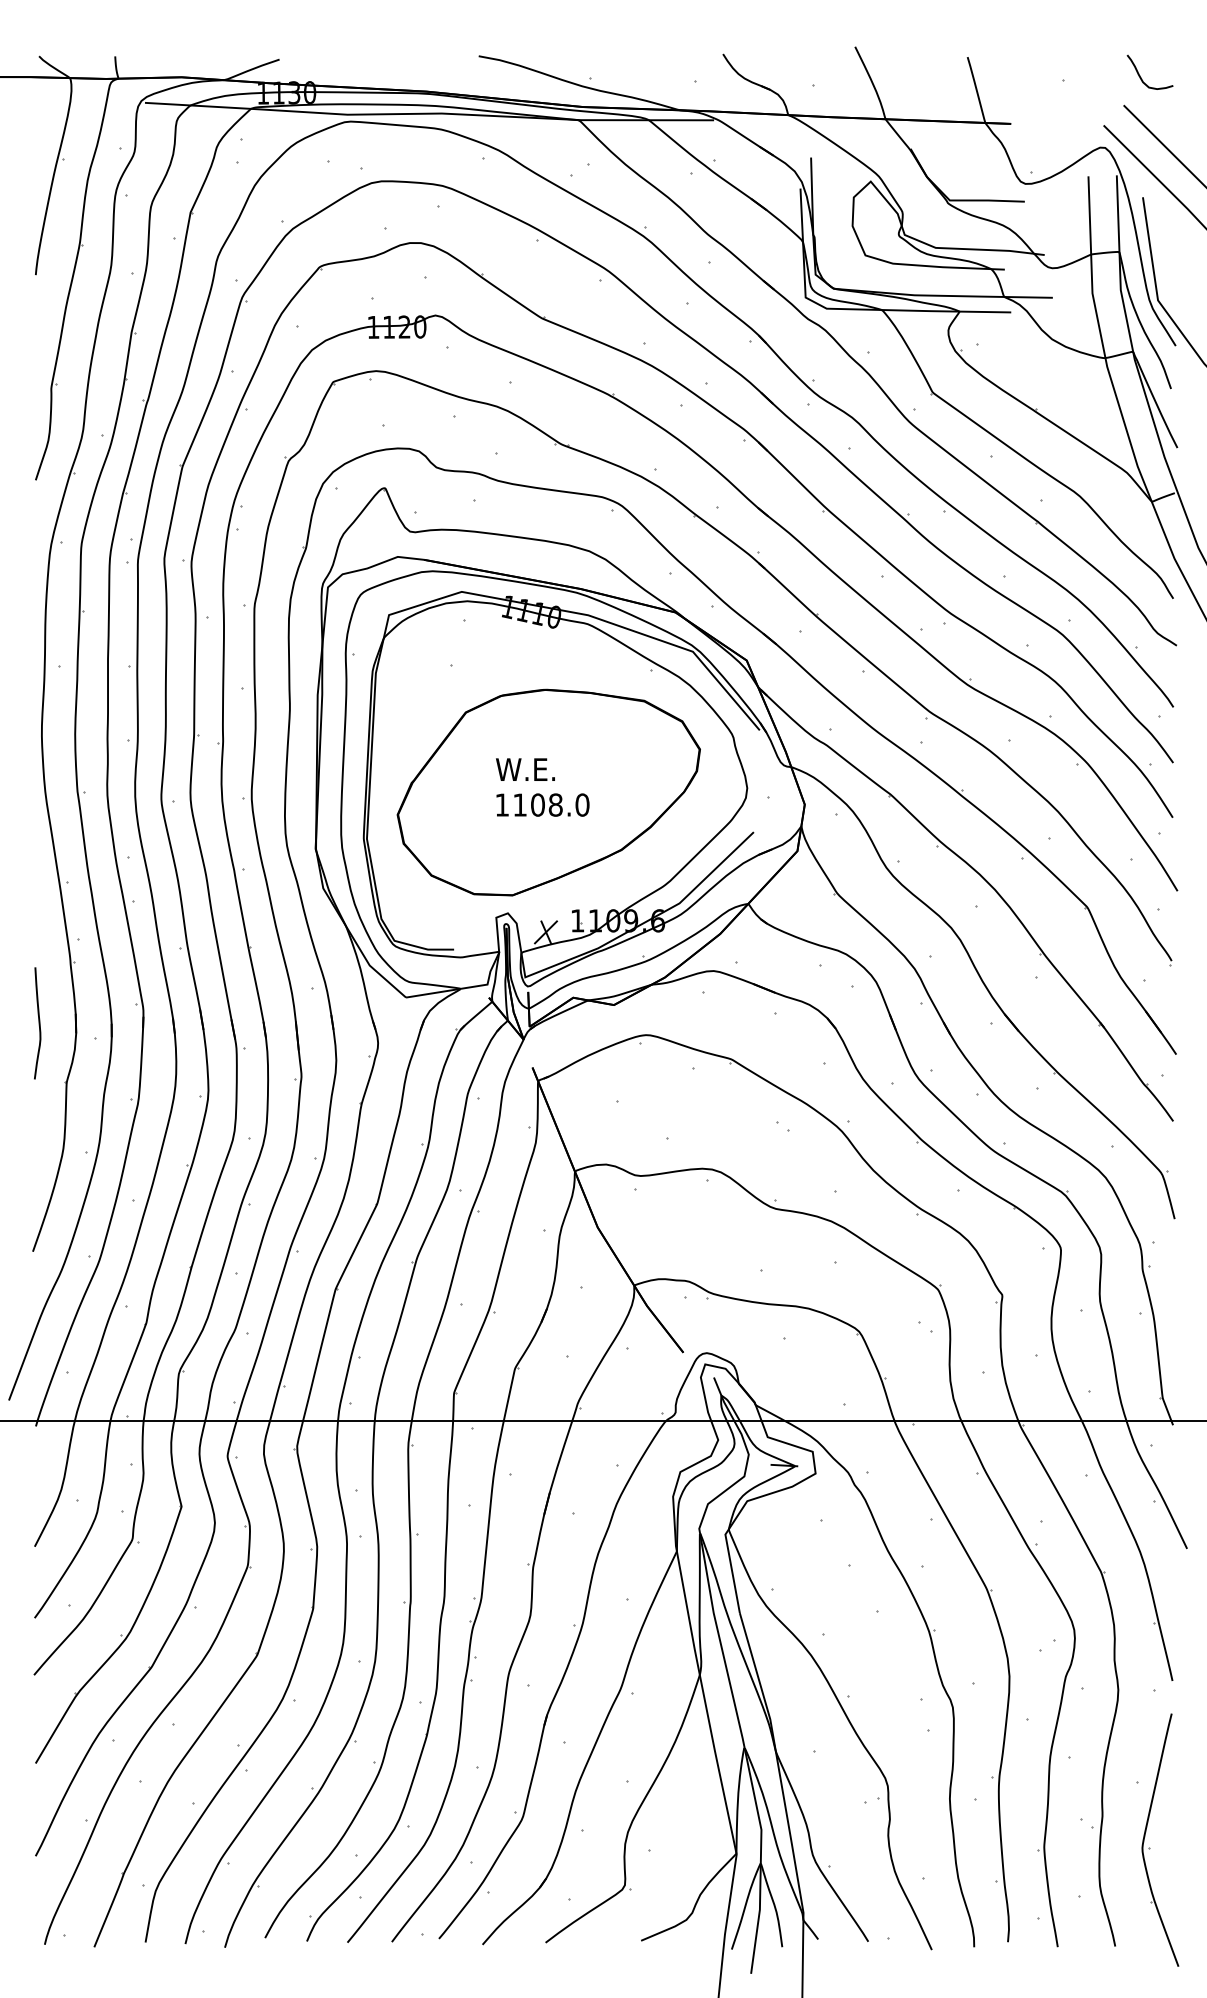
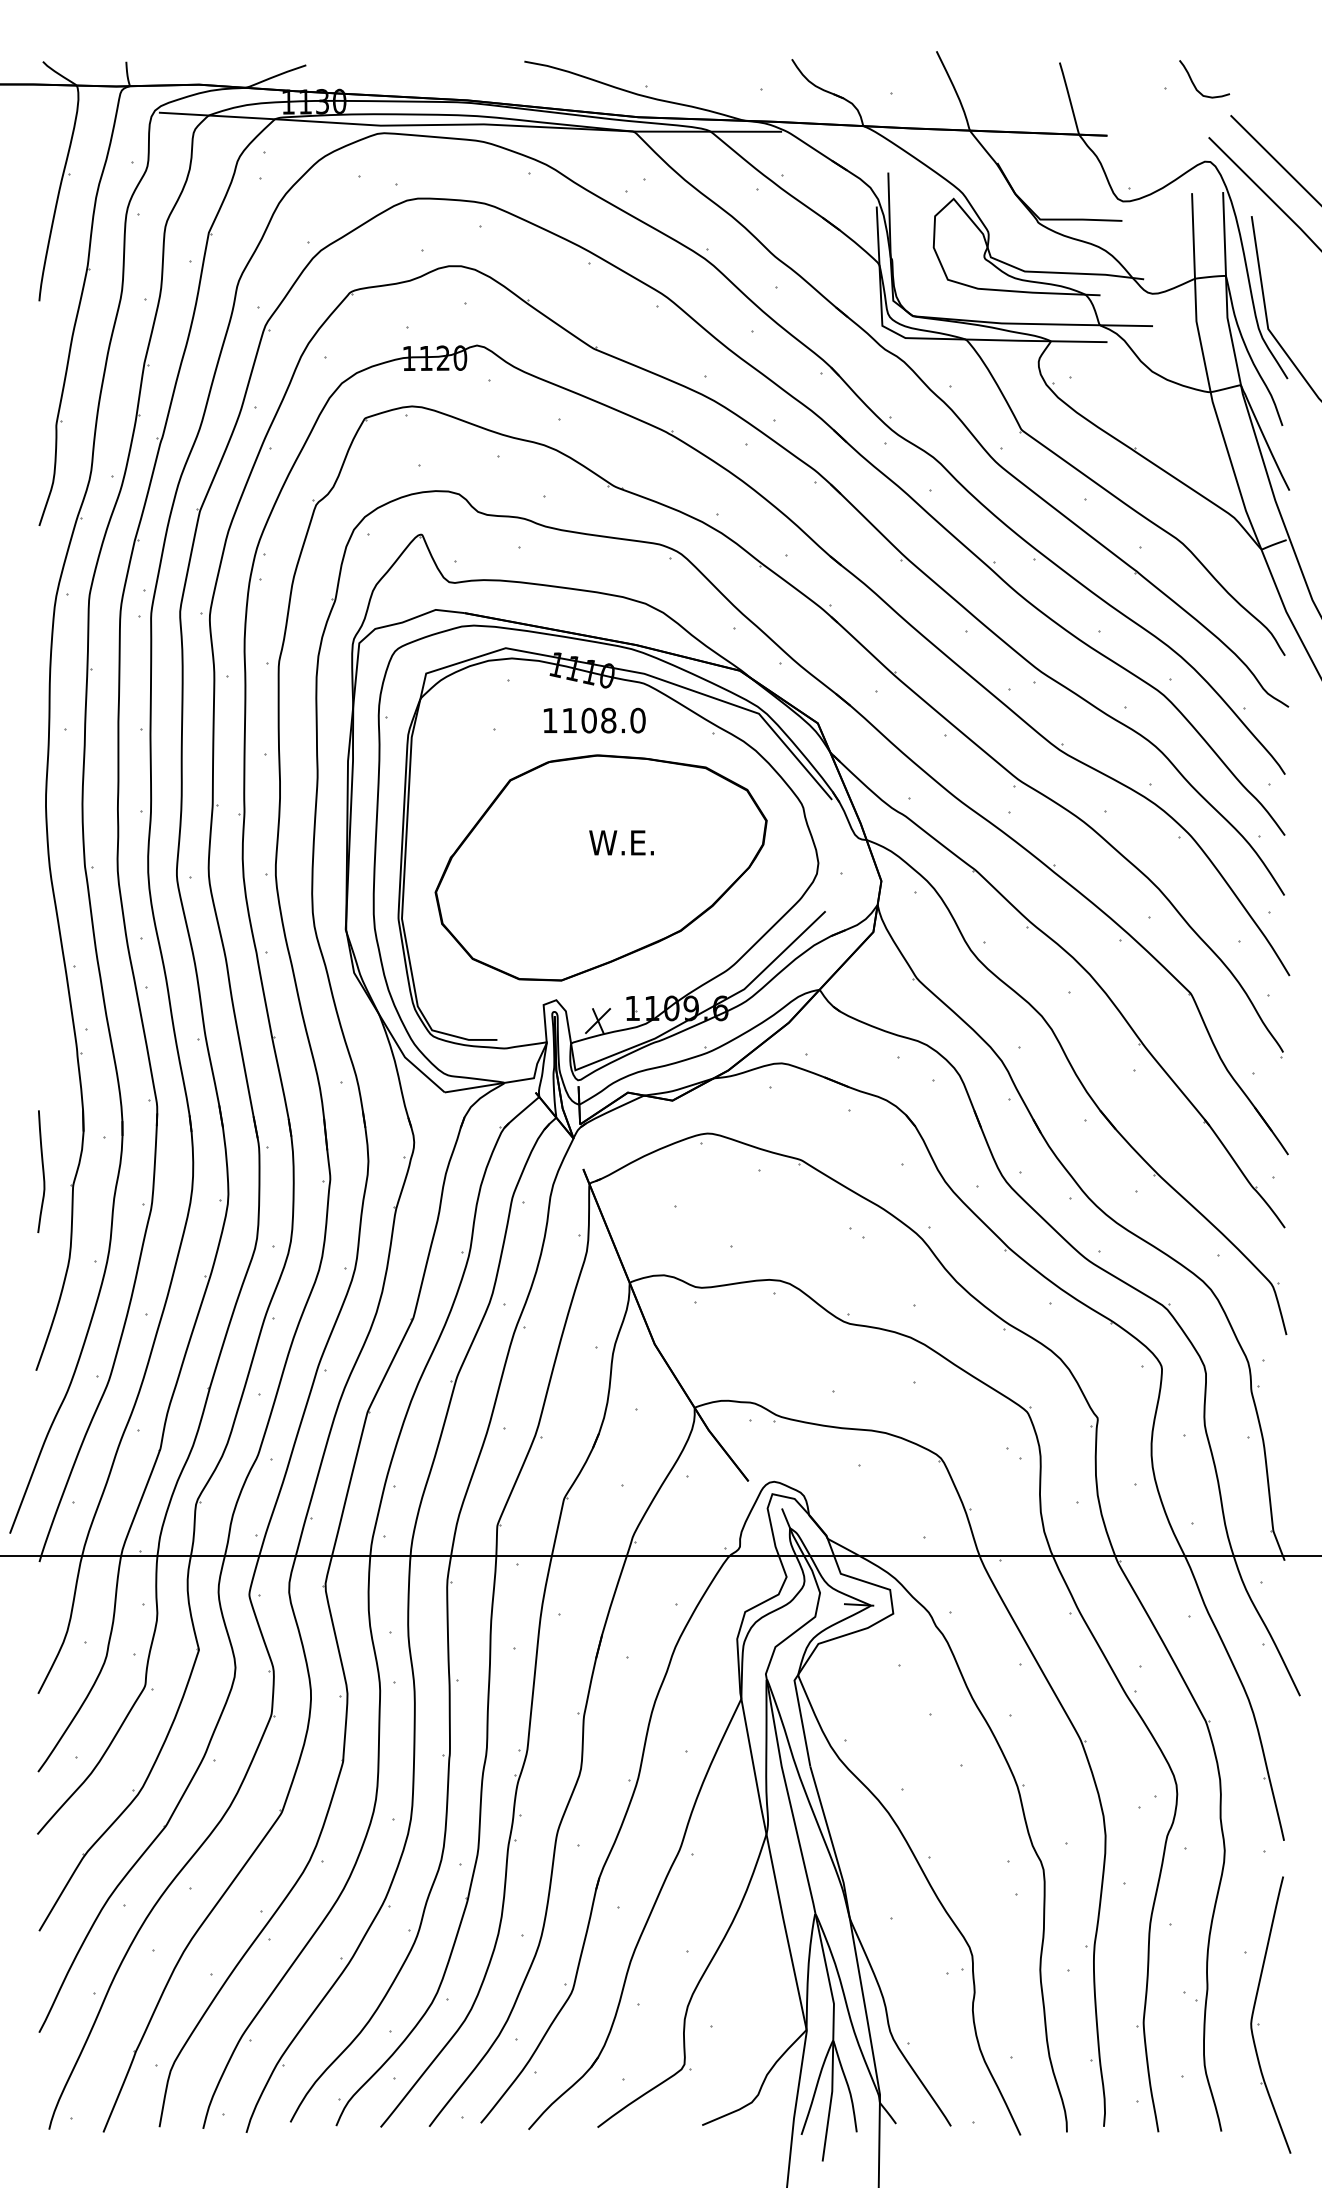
curve: (1140, 76) -> (1194, 83), moved
text: (525, 769) -> (621, 842), moved
text: (542, 804) -> (594, 720), moved
curve: (38, 1023) -> (42, 1171), moved

